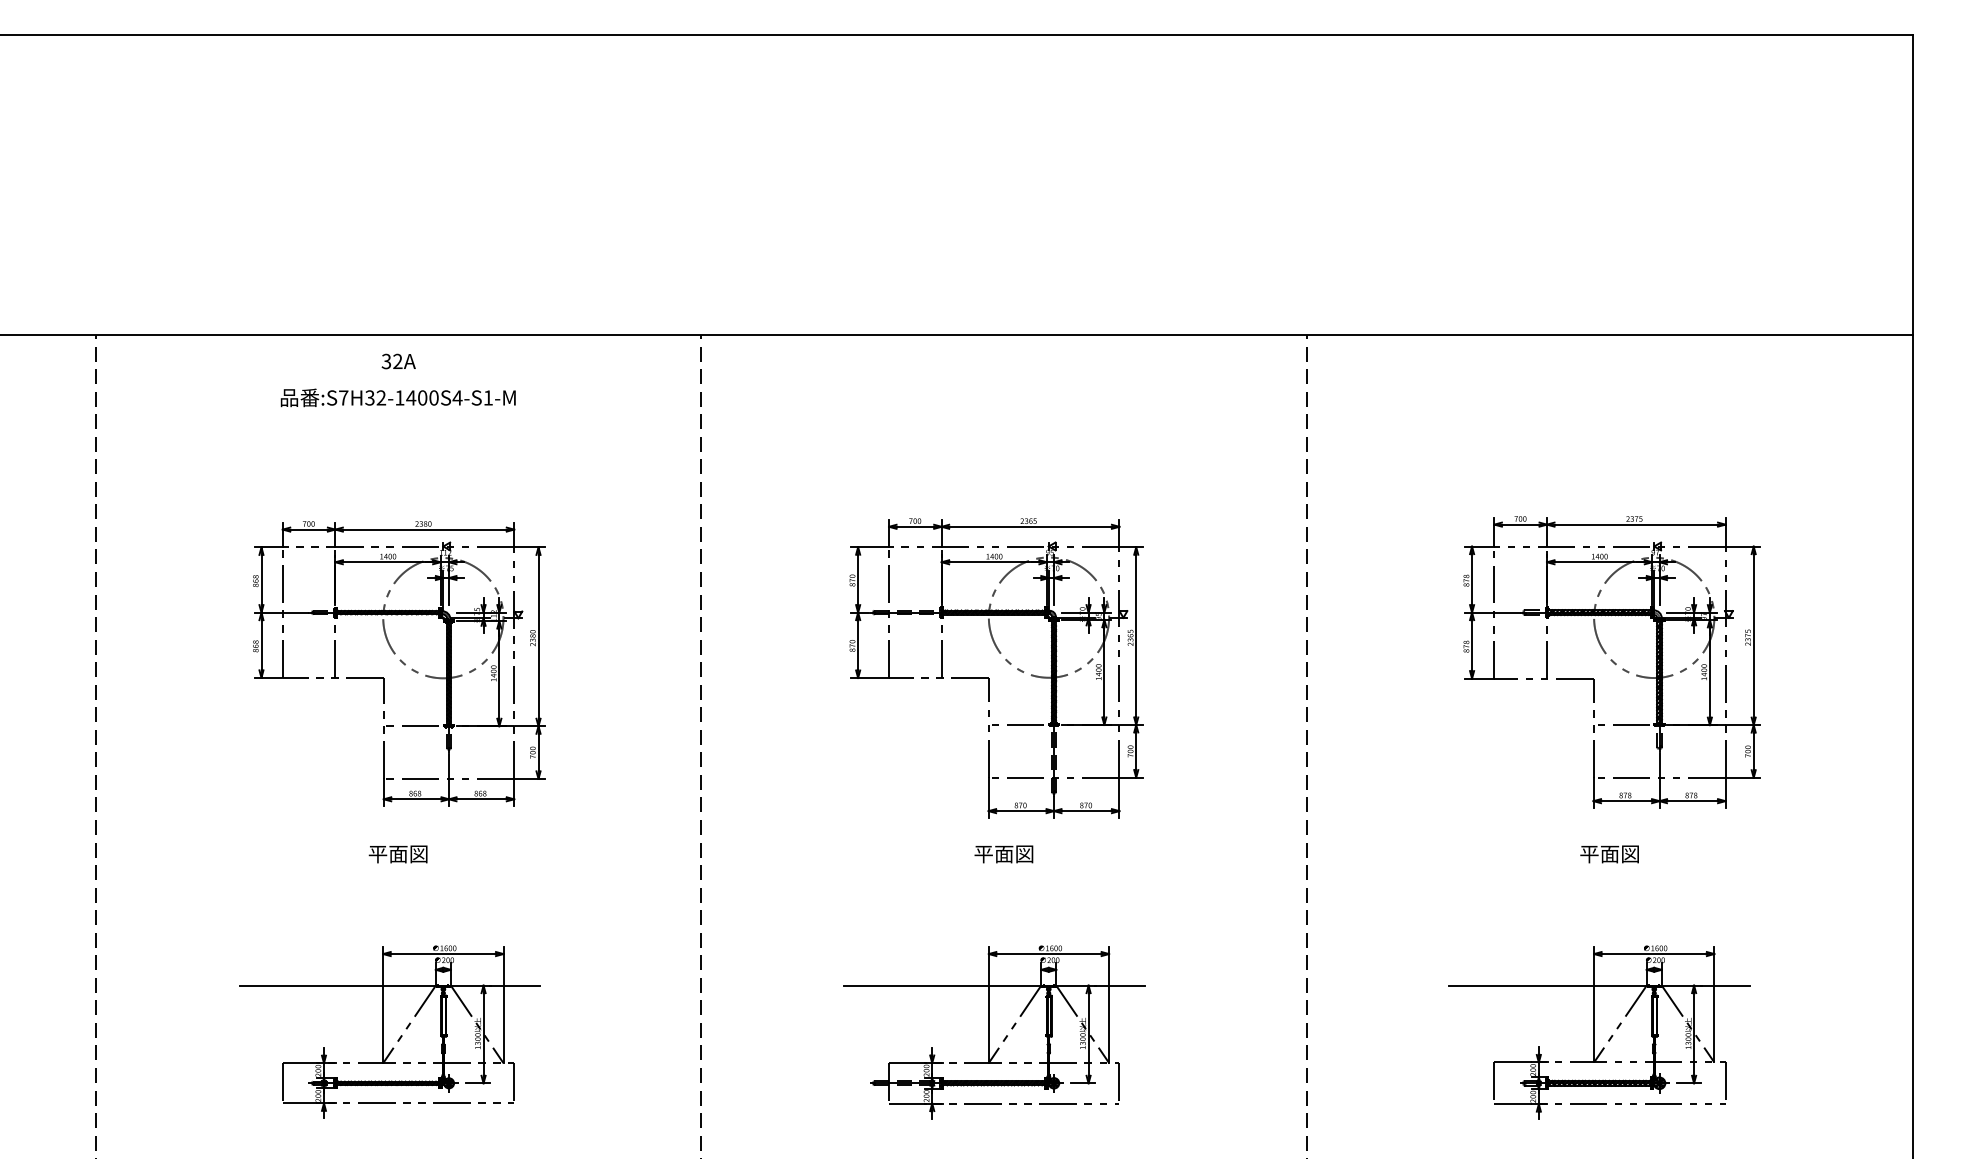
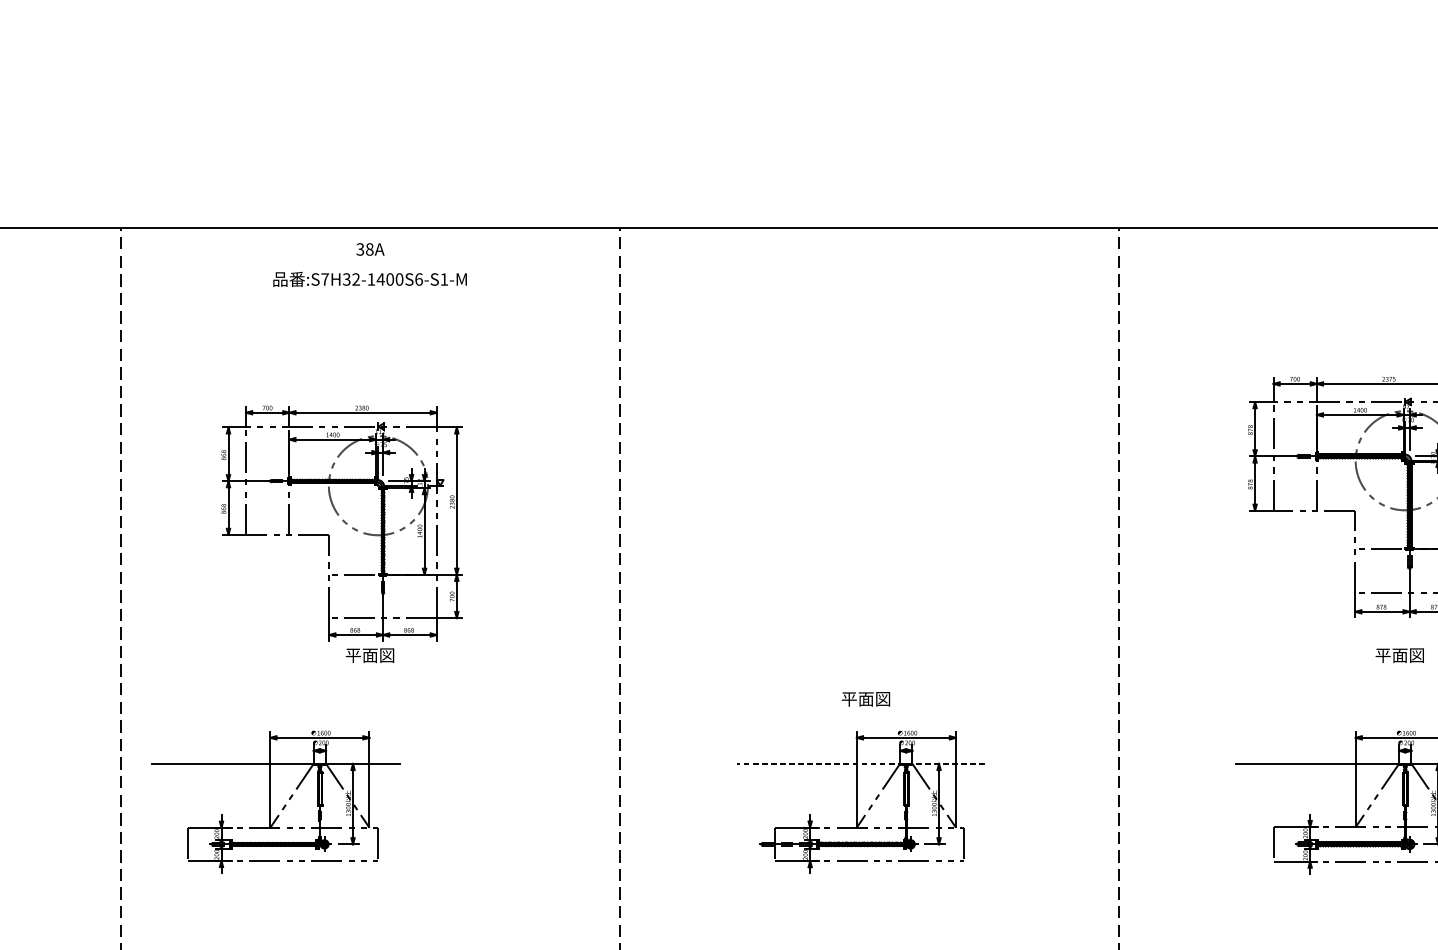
text: (397, 361) -> (369, 249), 32A -> 38A
text: (457, 397) -> (418, 279), :S7H32-1400S4-S1-M -> :S7H32-1400S6-S1-M
part: (1005, 660) -> (870, 495), removed
part: (399, 663) -> (342, 523), moved
text: (1003, 854) -> (865, 699), moved
text: (1609, 854) -> (1399, 655), moved
line: (993, 985) -> (860, 763), solid -> dashed
part: (389, 1031) -> (275, 801), moved

